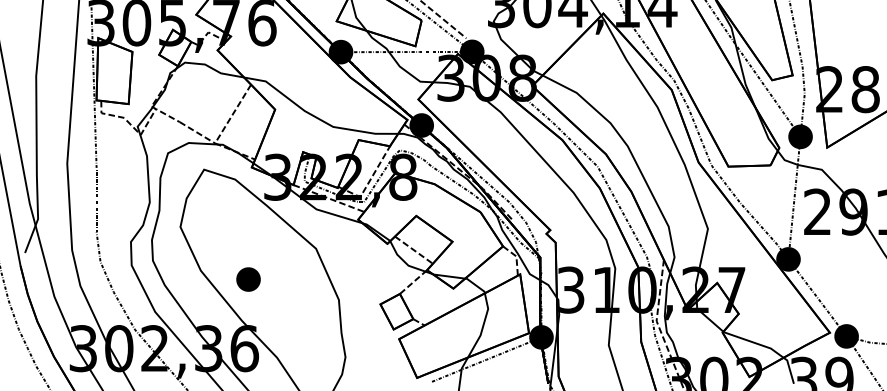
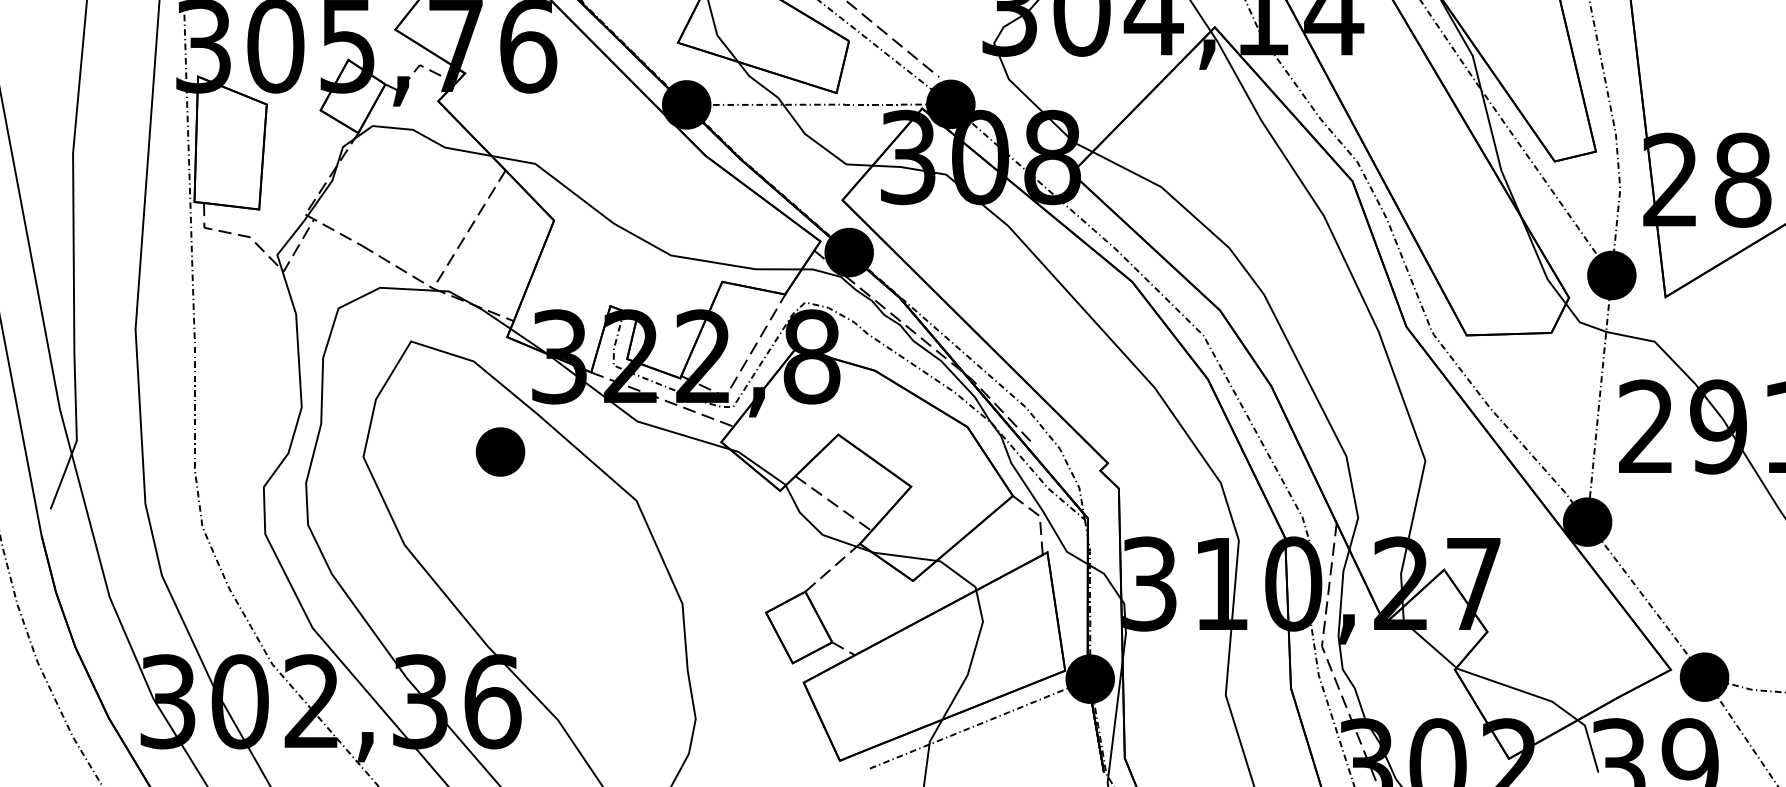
part: (248, 279) -> (500, 451), moved

